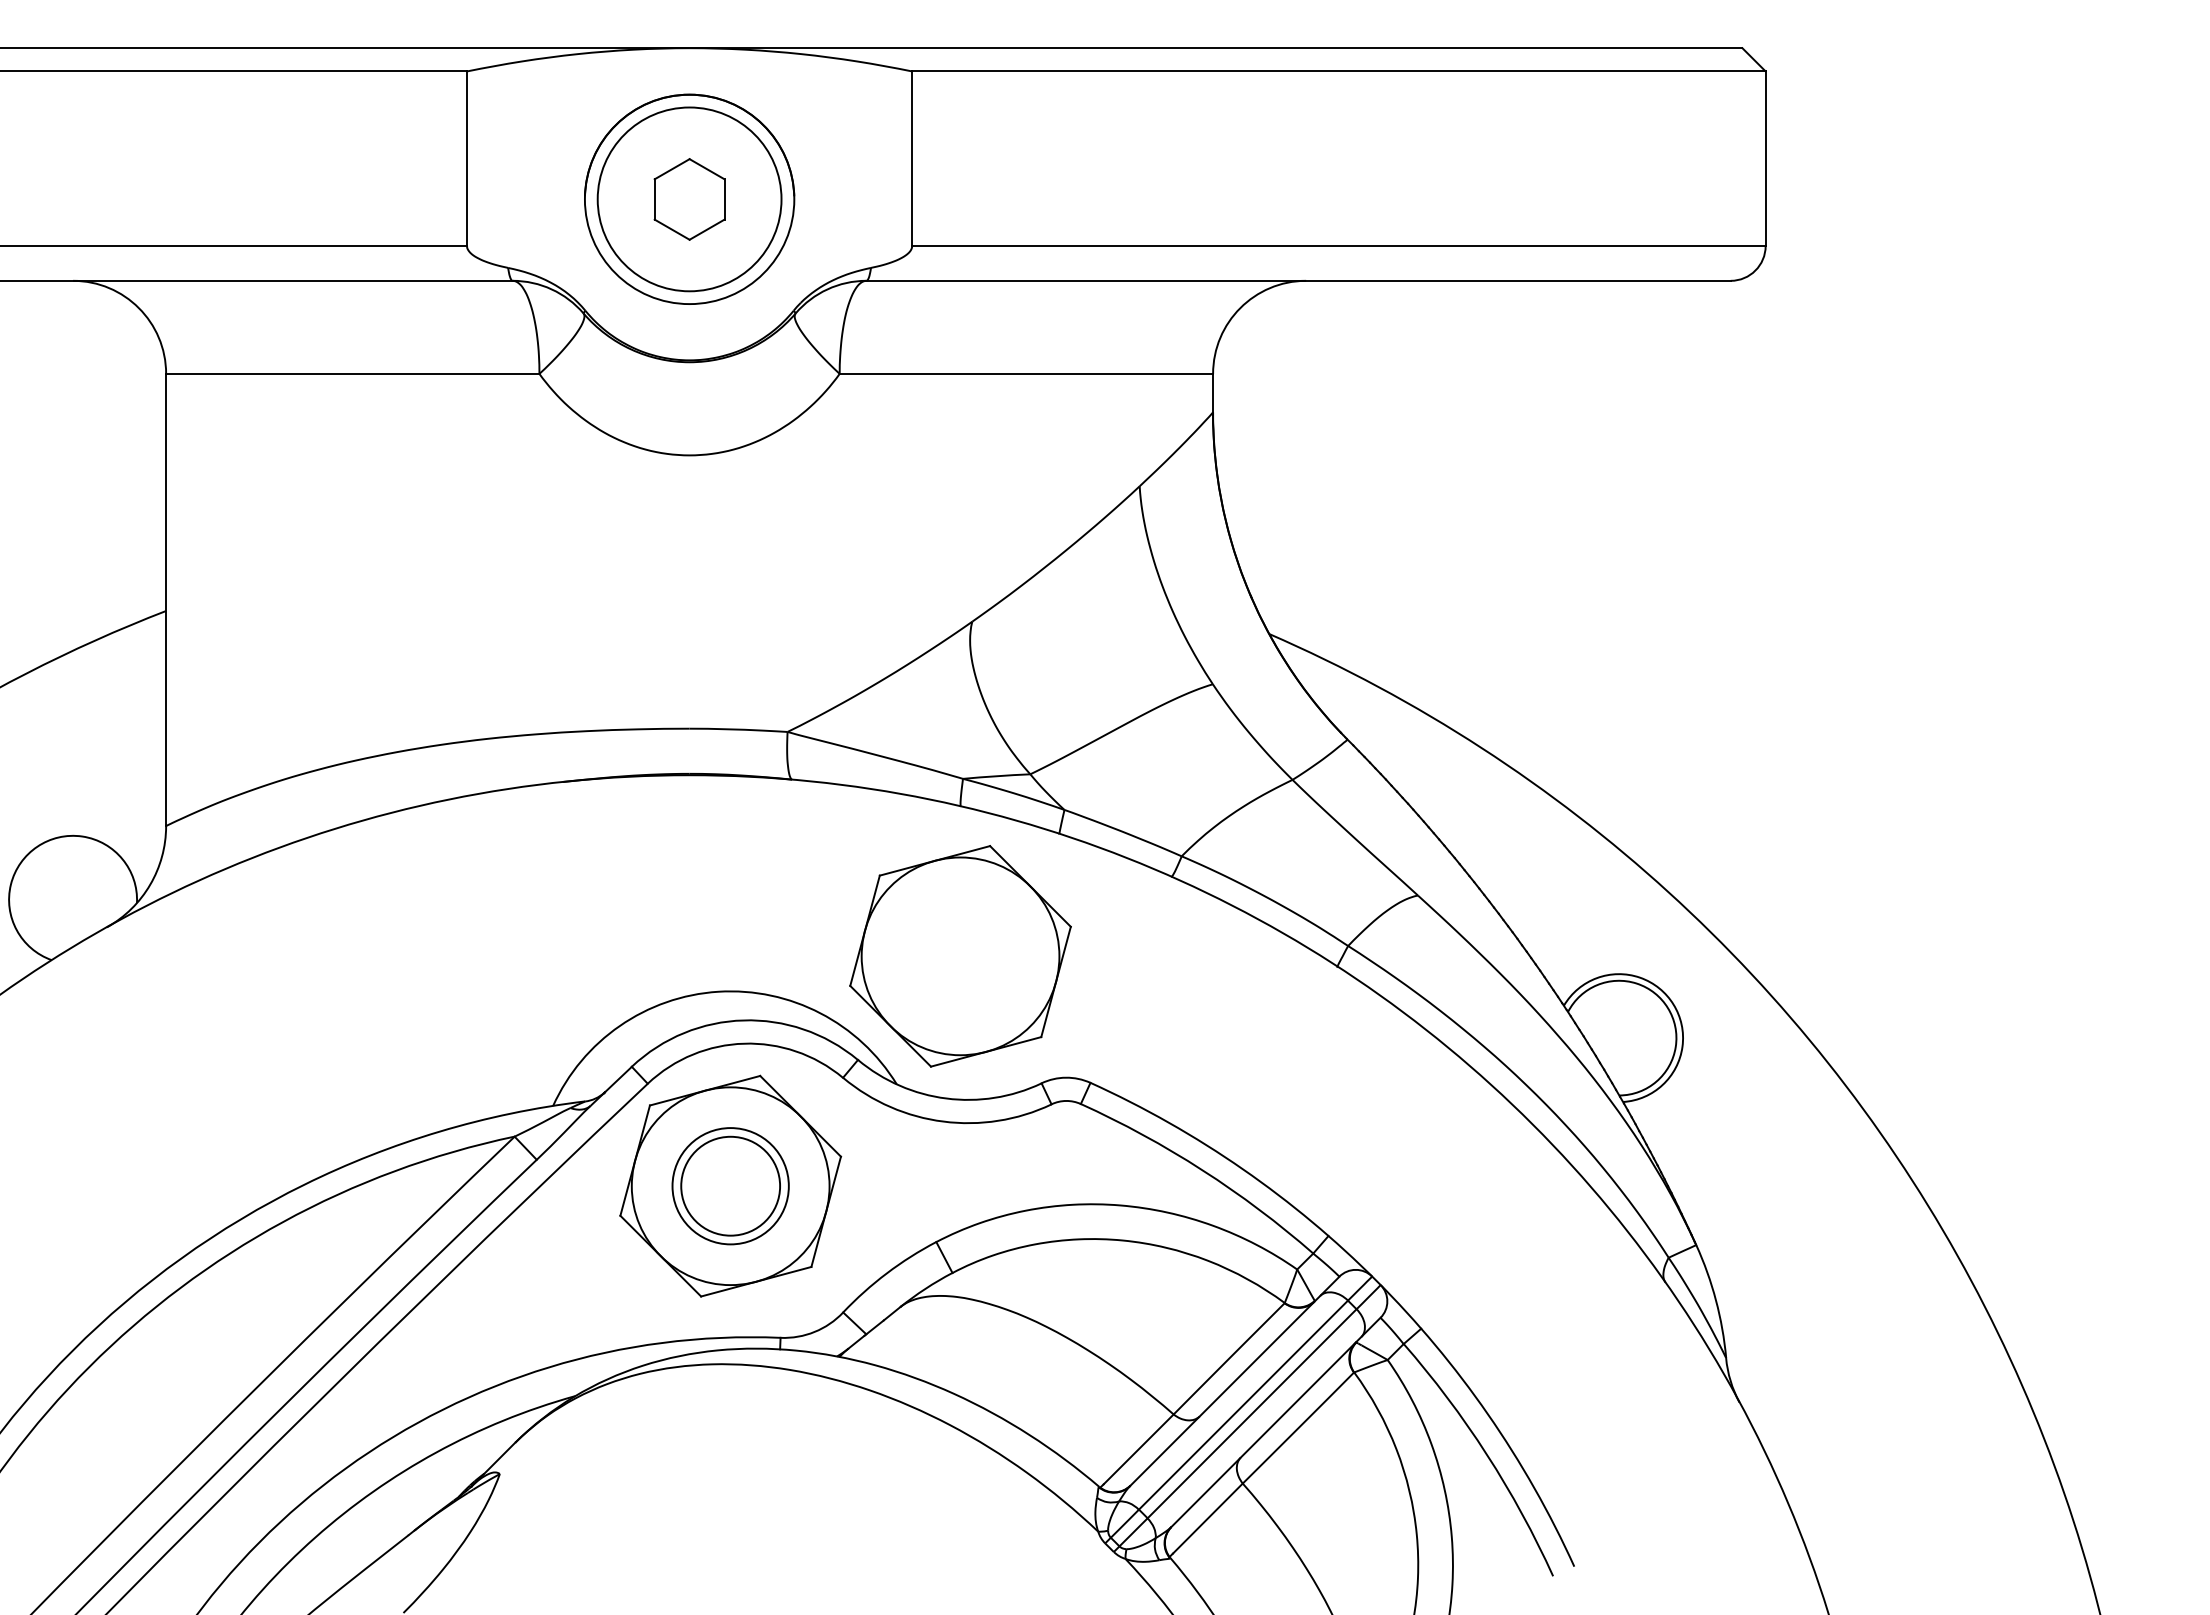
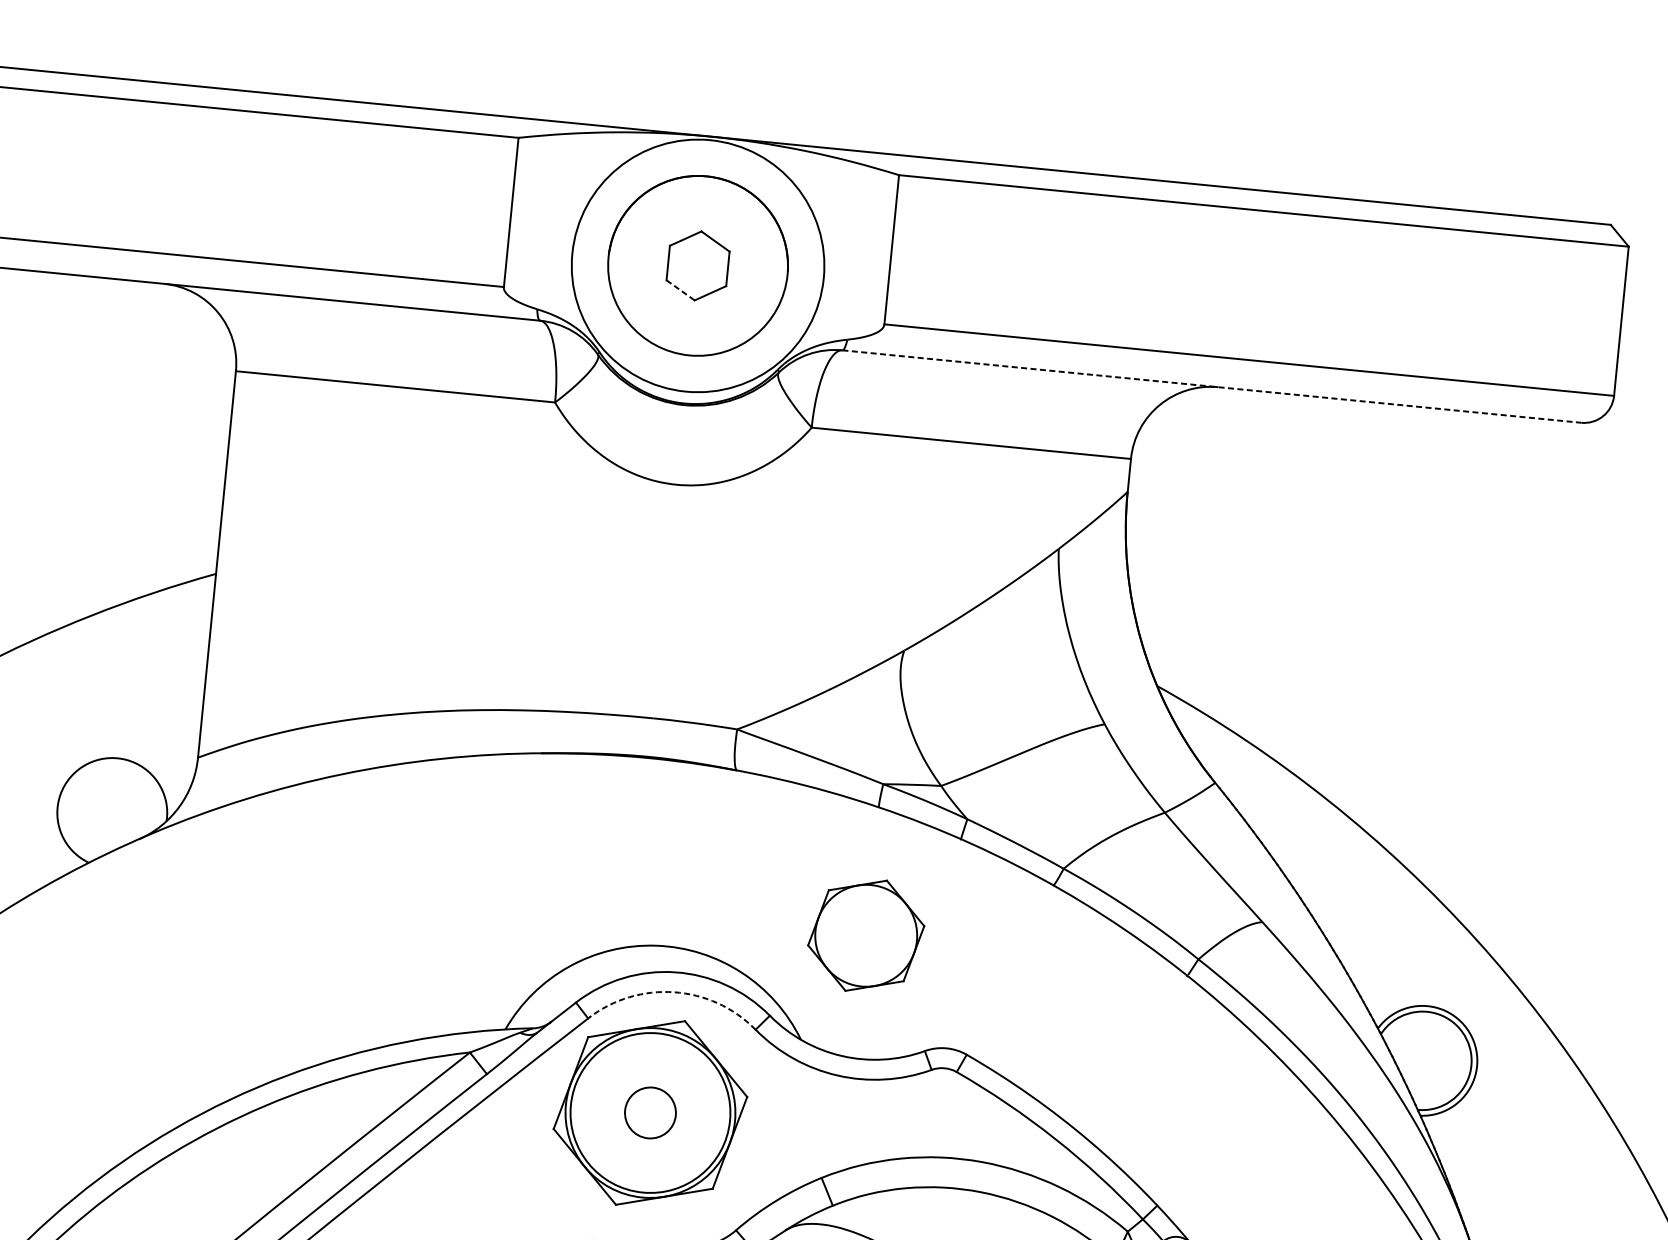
circle: (689, 199) -> (697, 265), size x1.6
line: (672, 229) -> (680, 290), solid -> dashed
line: (1299, 280) -> (1212, 386), solid -> dashed
part: (960, 956) -> (866, 935), size x0.6
arc: (744, 1043) -> (674, 992), solid -> dashed
circle: (730, 1185) -> (650, 1112), size x0.6
circle: (730, 1186) -> (650, 1113), size x1.6

